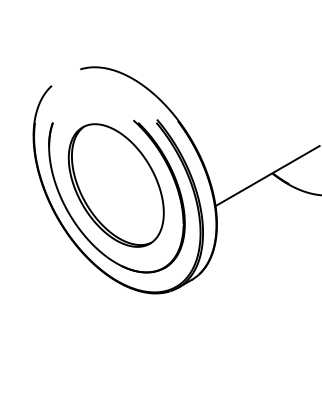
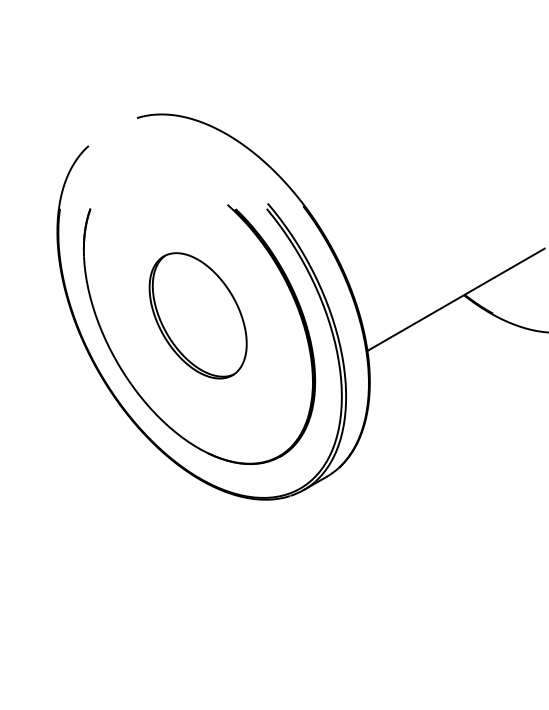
part: (115, 185) -> (196, 315), size x0.6

